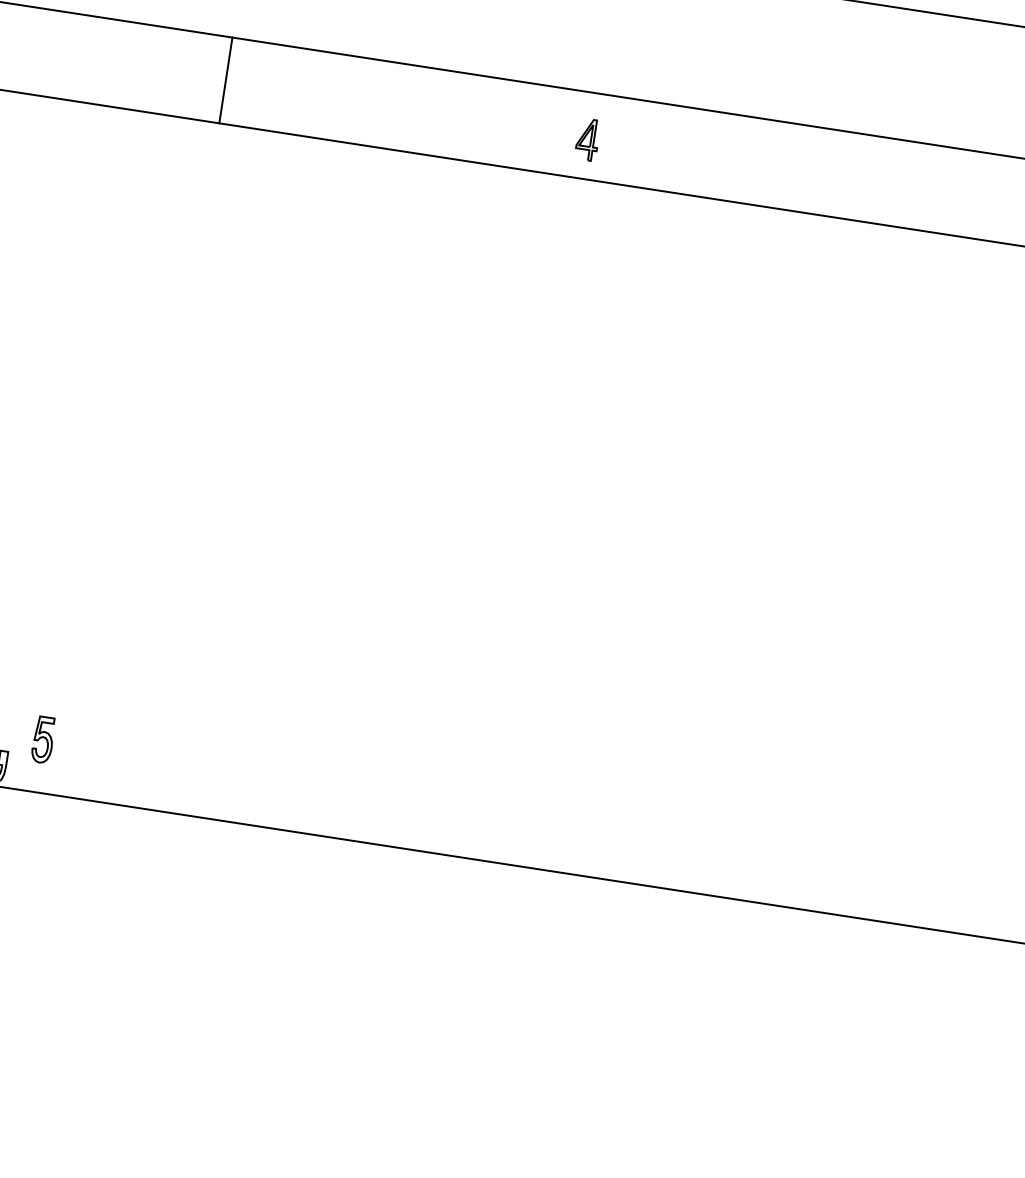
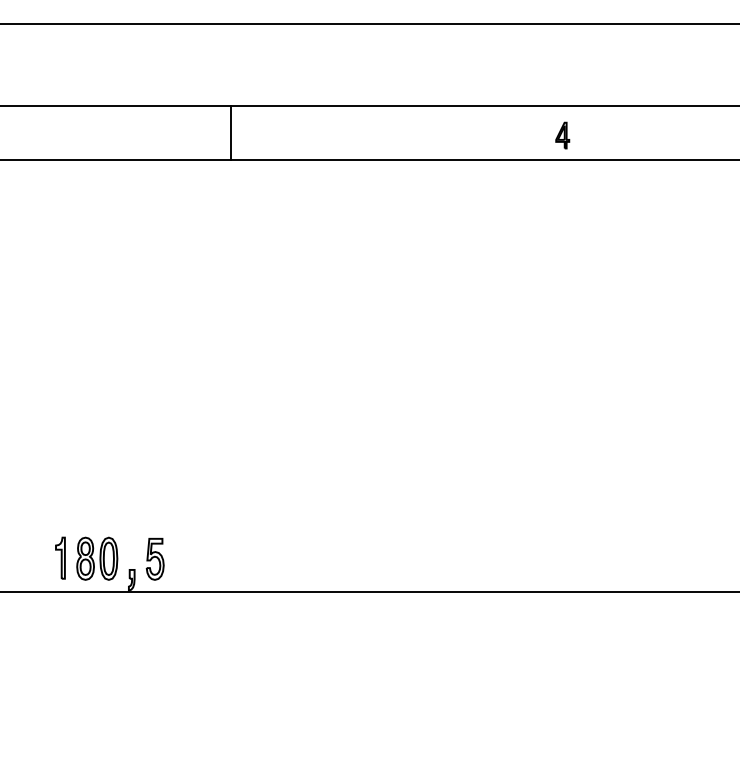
line: (225, 79) -> (230, 132), moved
part: (587, 139) -> (562, 135), moved
part: (42, 738) -> (154, 558), size x1.43

